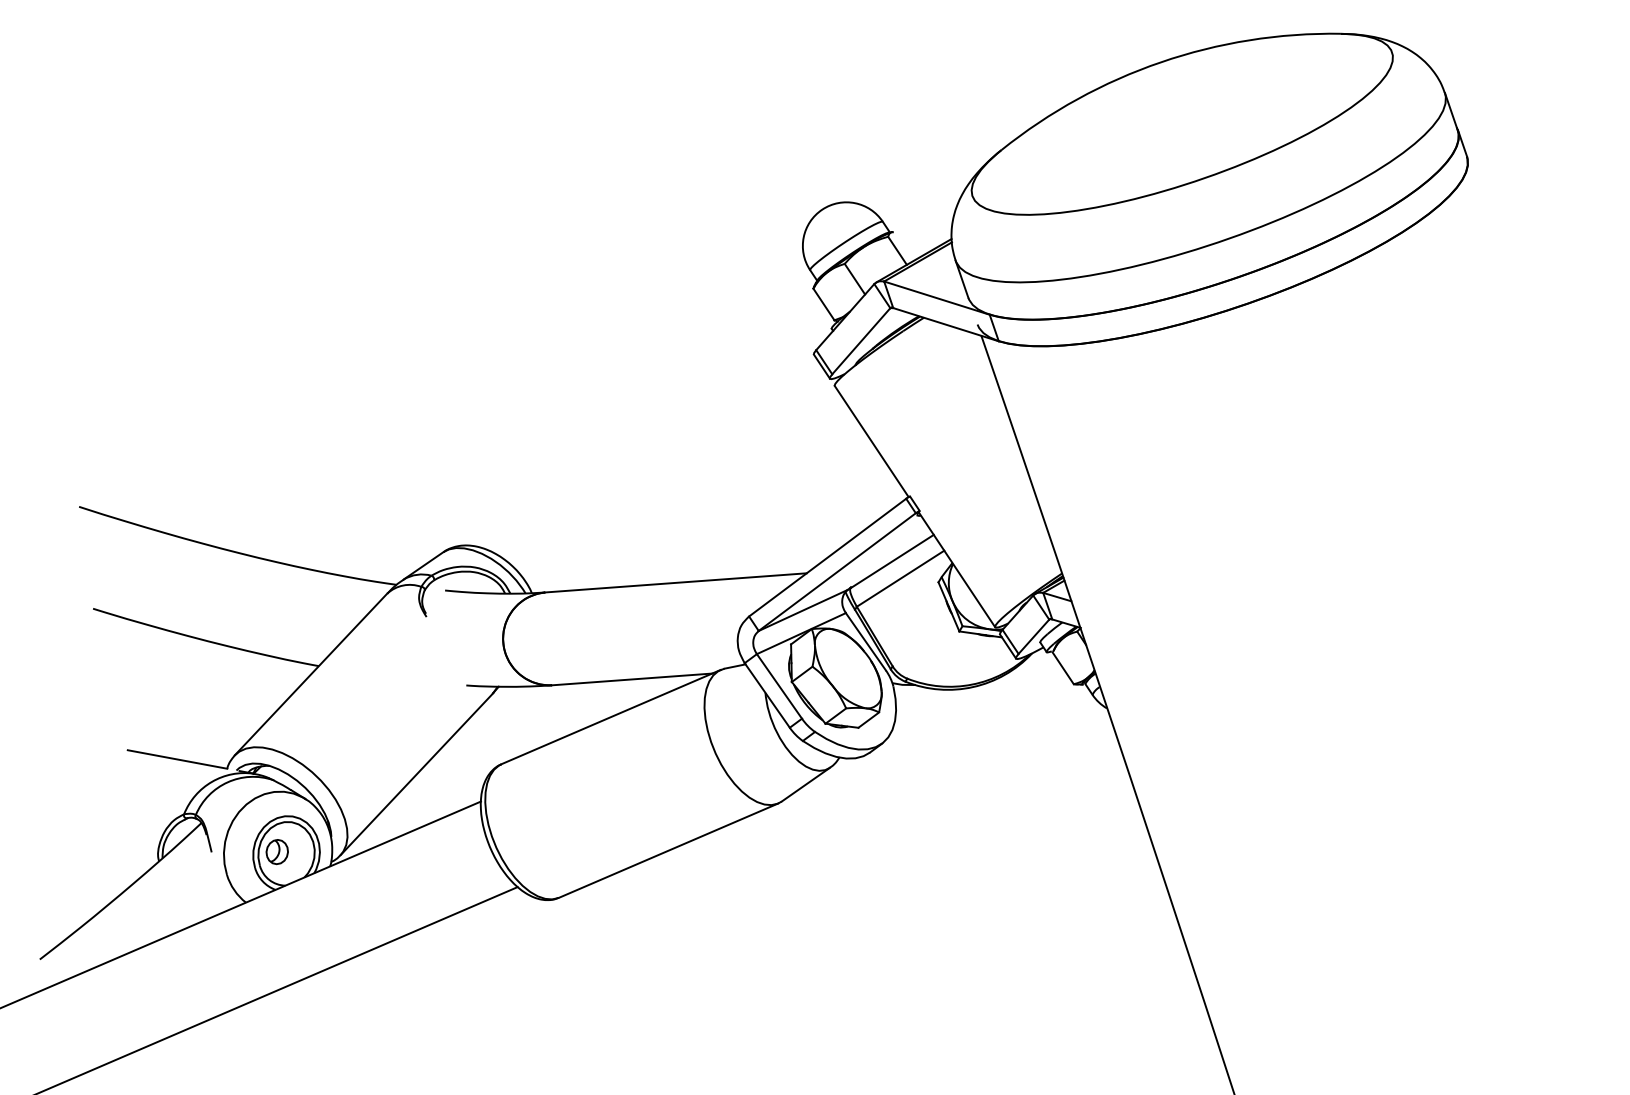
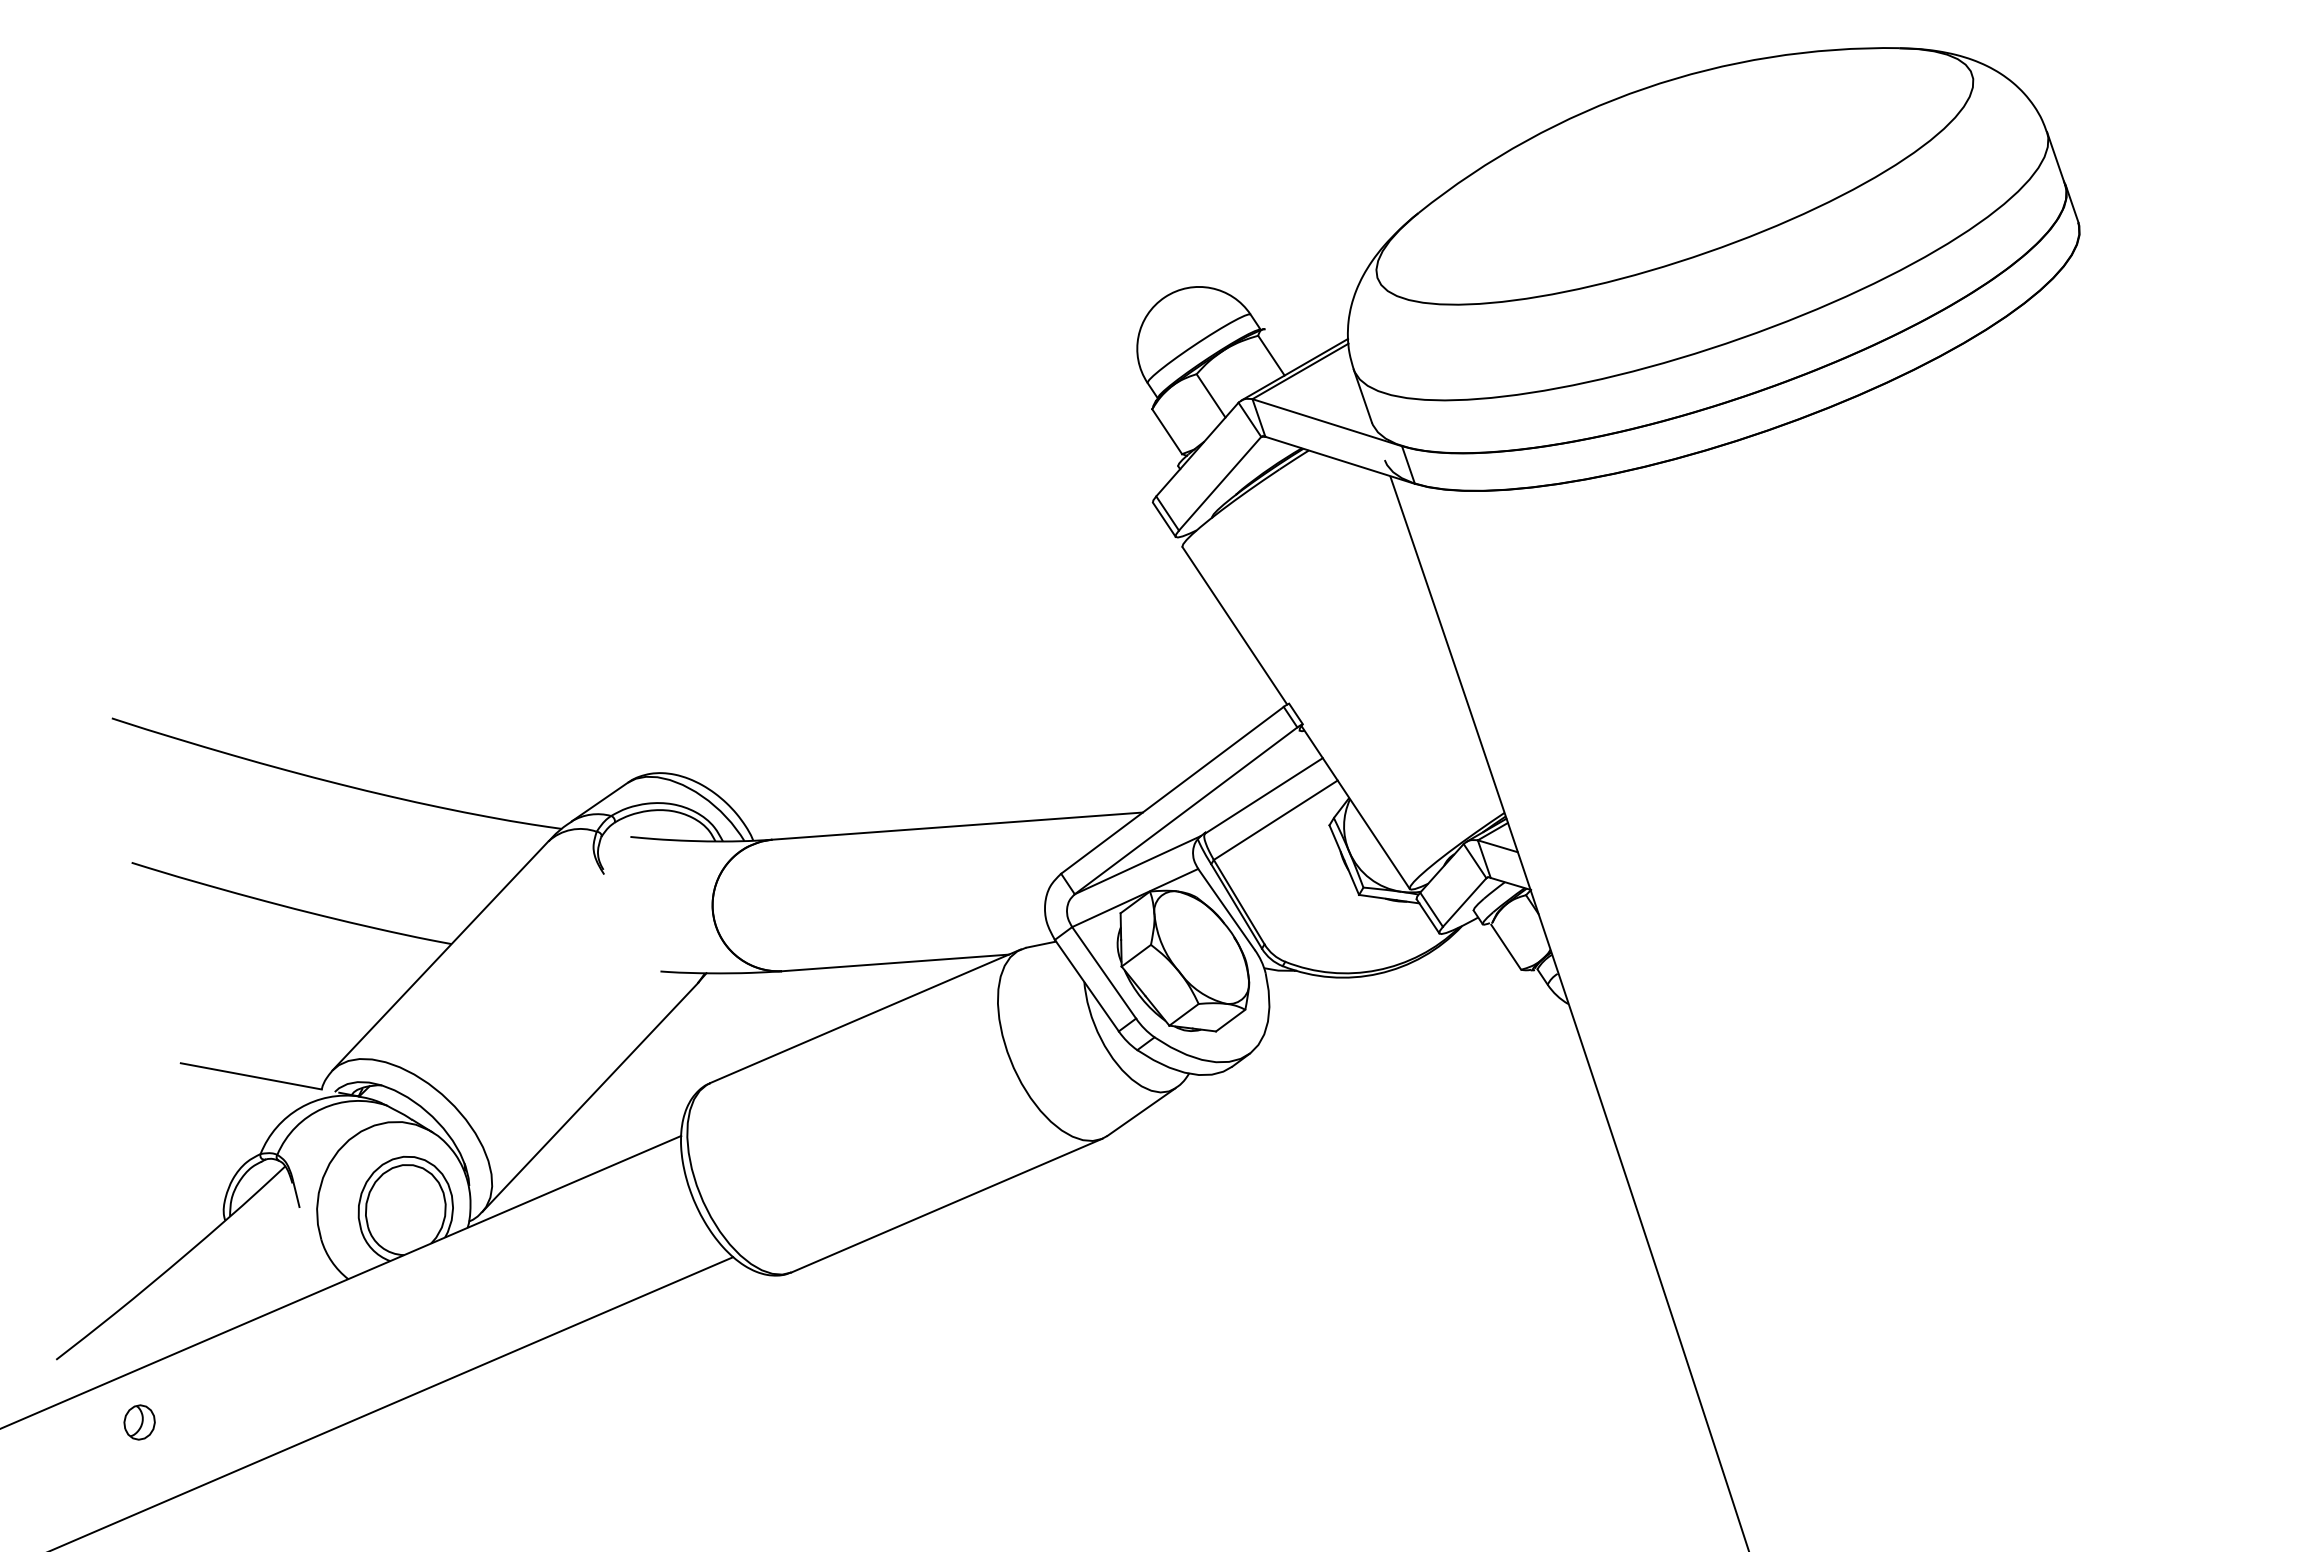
part: (277, 852) -> (139, 1422), moved

